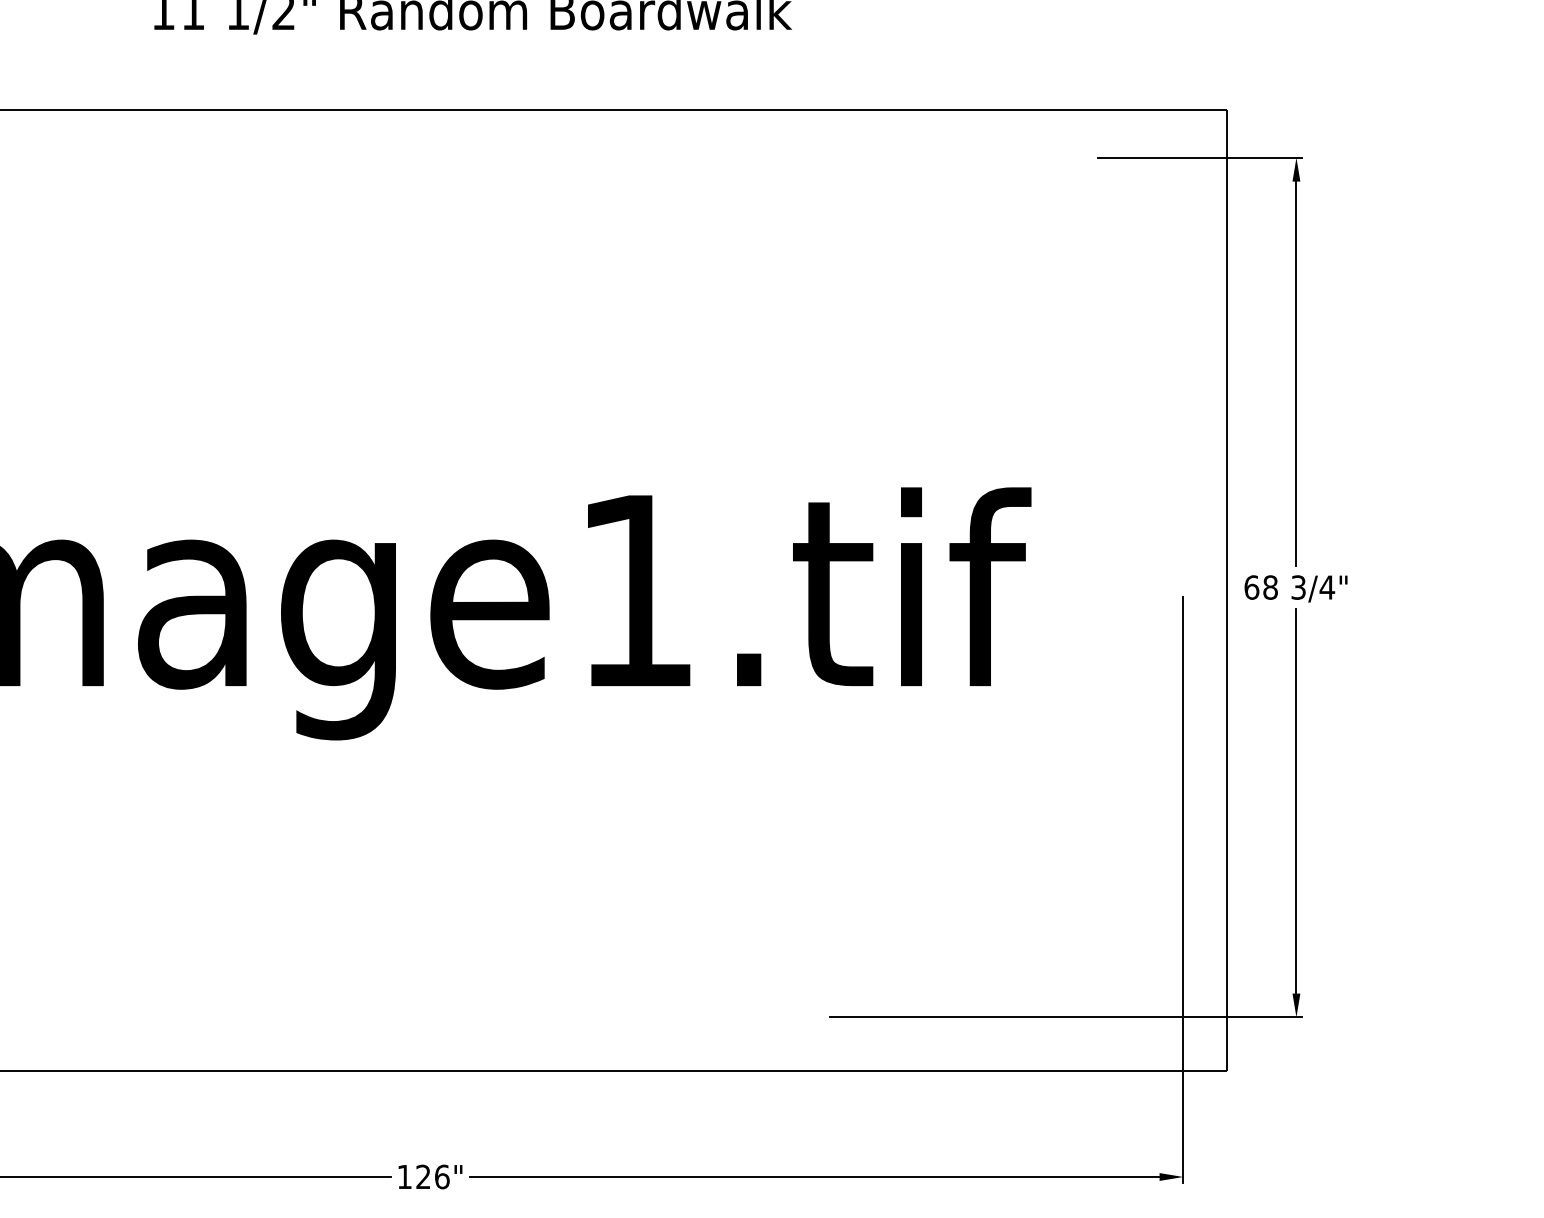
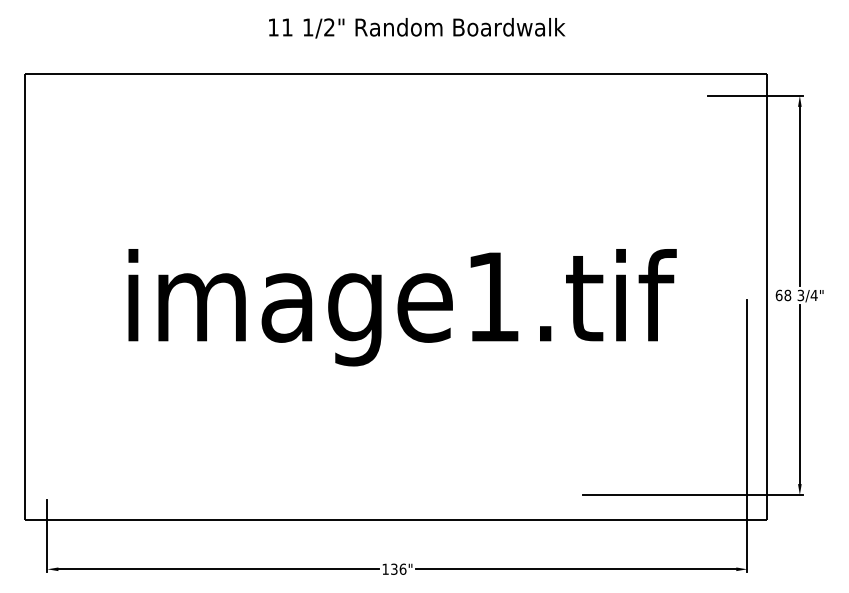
text: (423, 1177) -> (394, 569), 126" -> 136"

